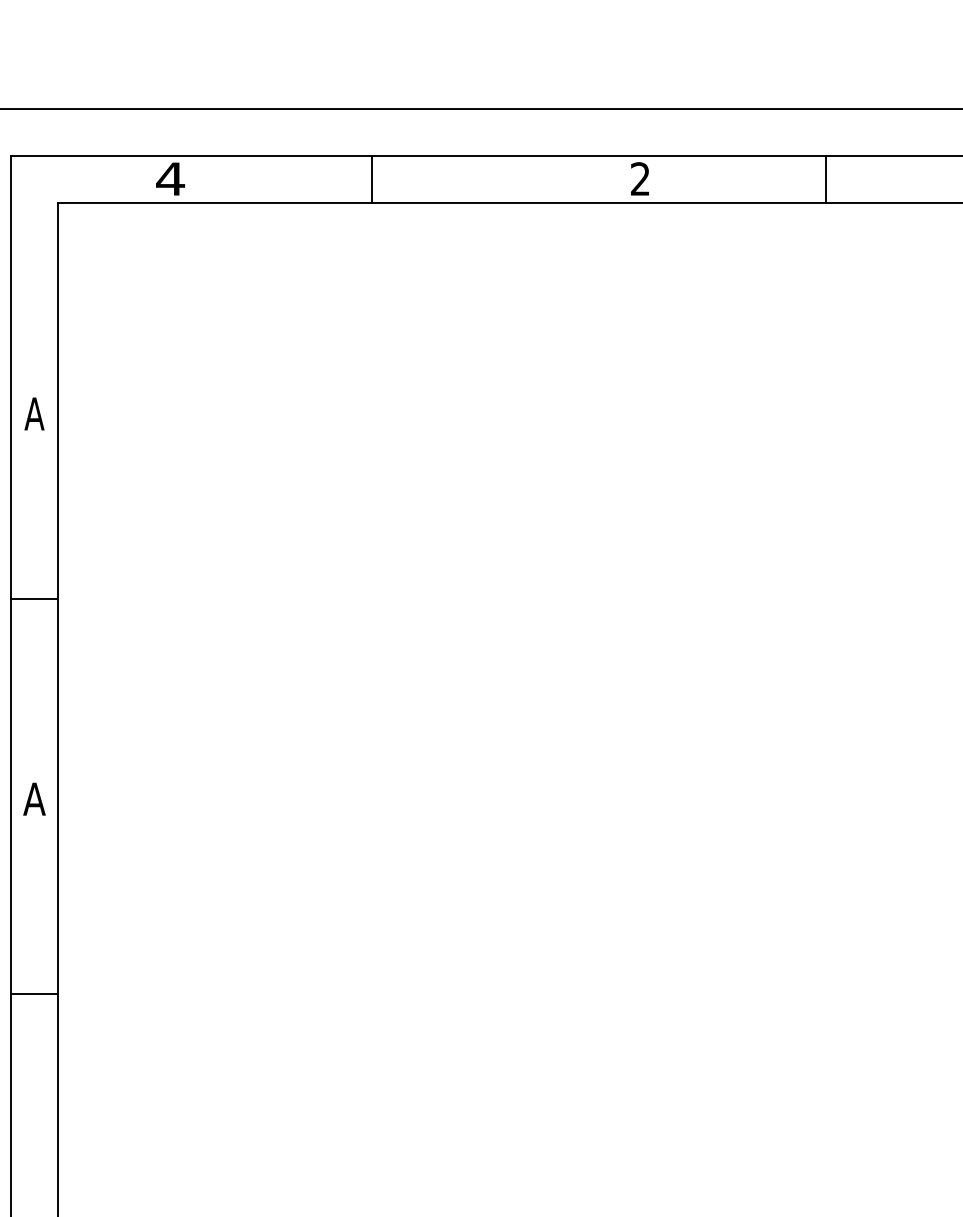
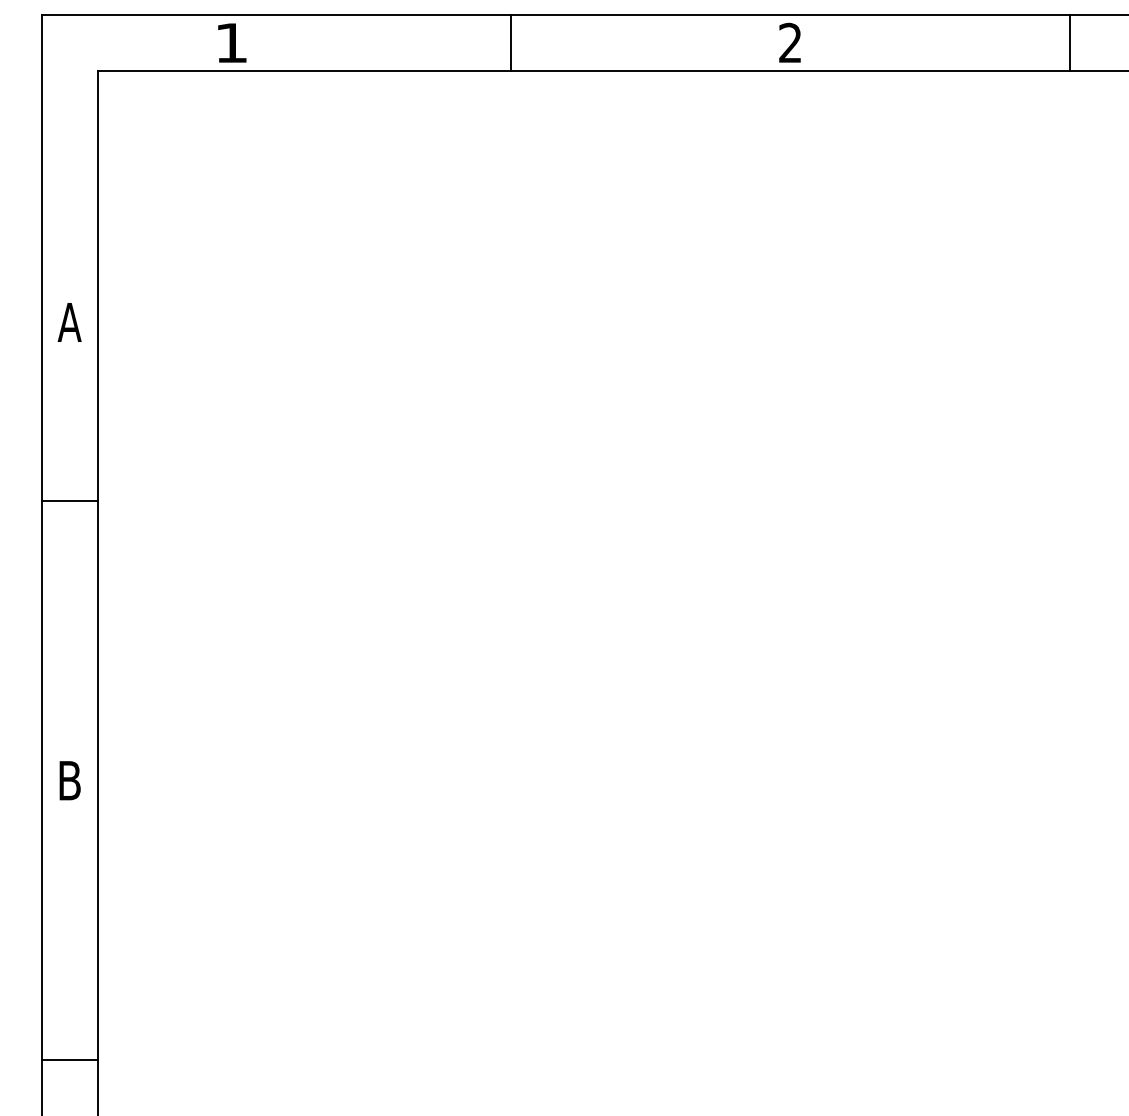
text: (170, 178) -> (231, 42), 4 -> 1
line: (371, 178) -> (511, 42), moved
line: (826, 178) -> (1070, 42), moved
line: (34, 599) -> (69, 501), moved
text: (34, 798) -> (69, 779), A -> B
line: (34, 994) -> (69, 1060), moved

